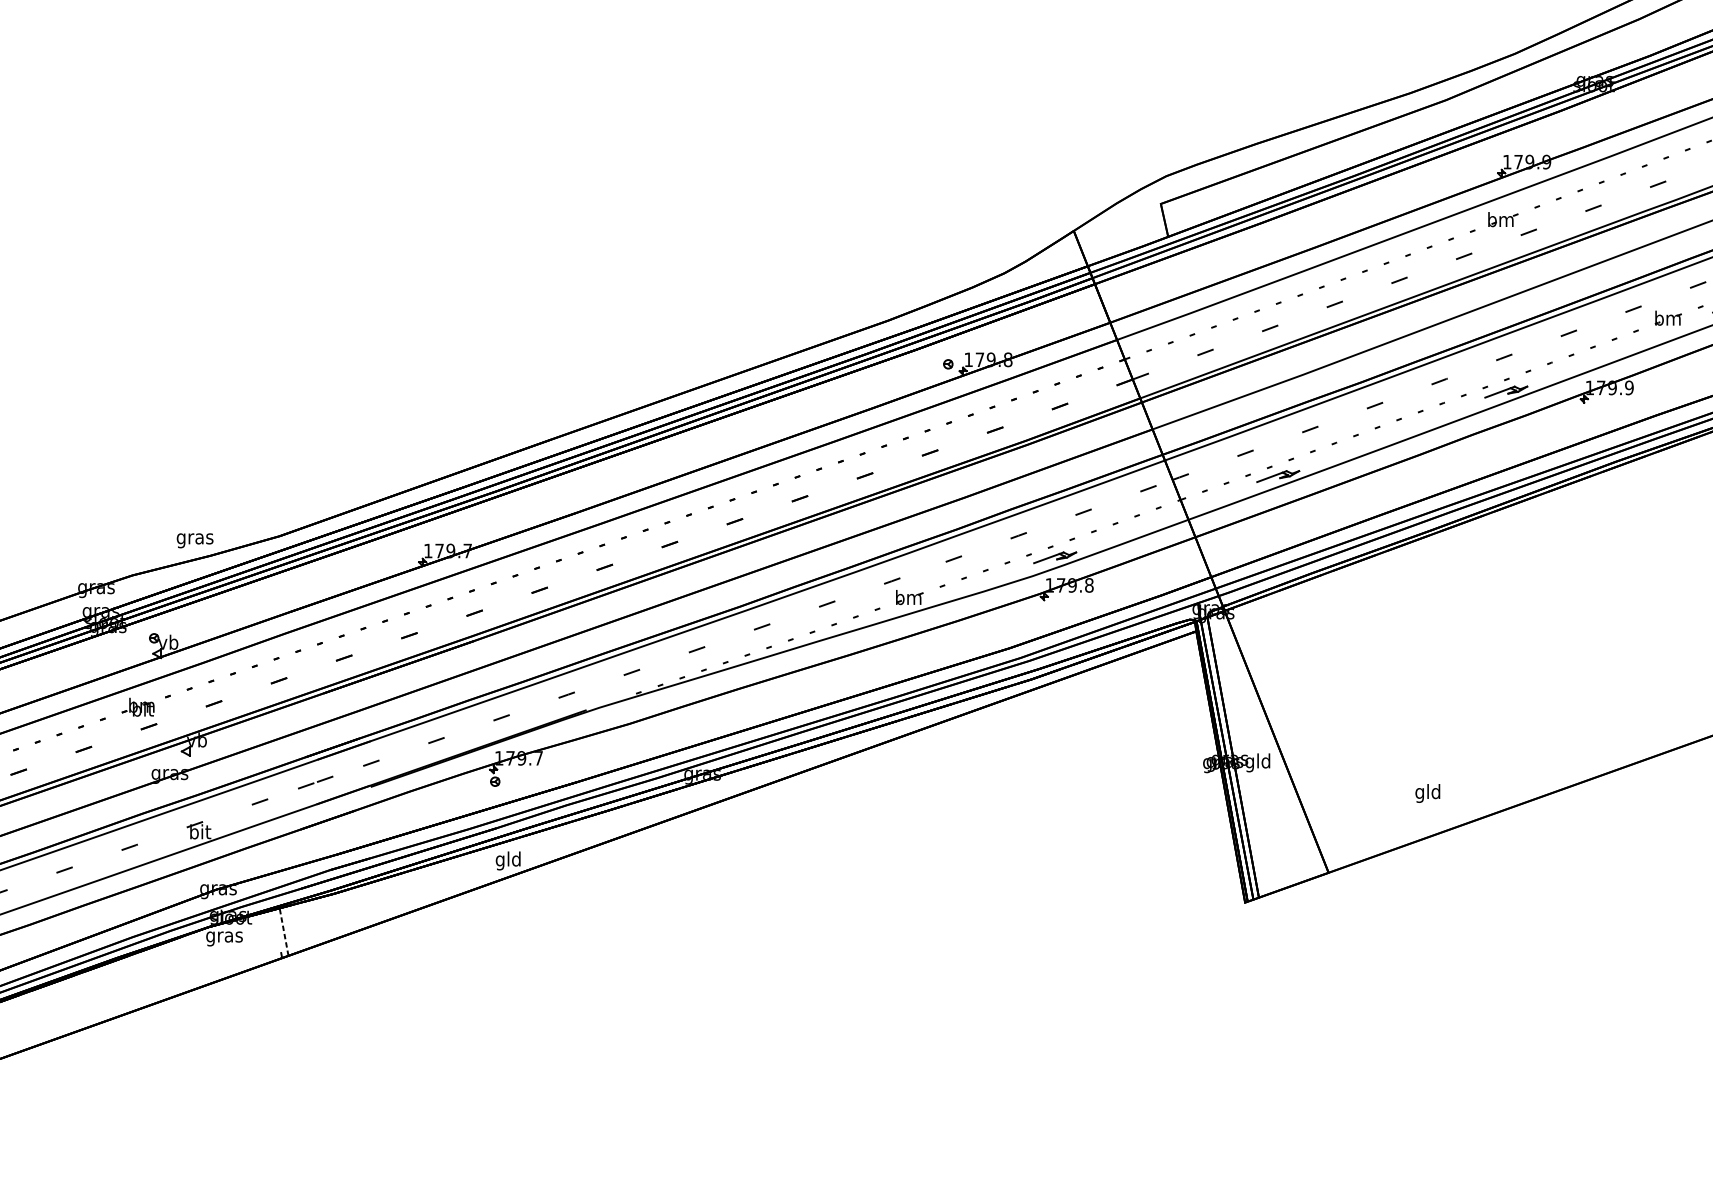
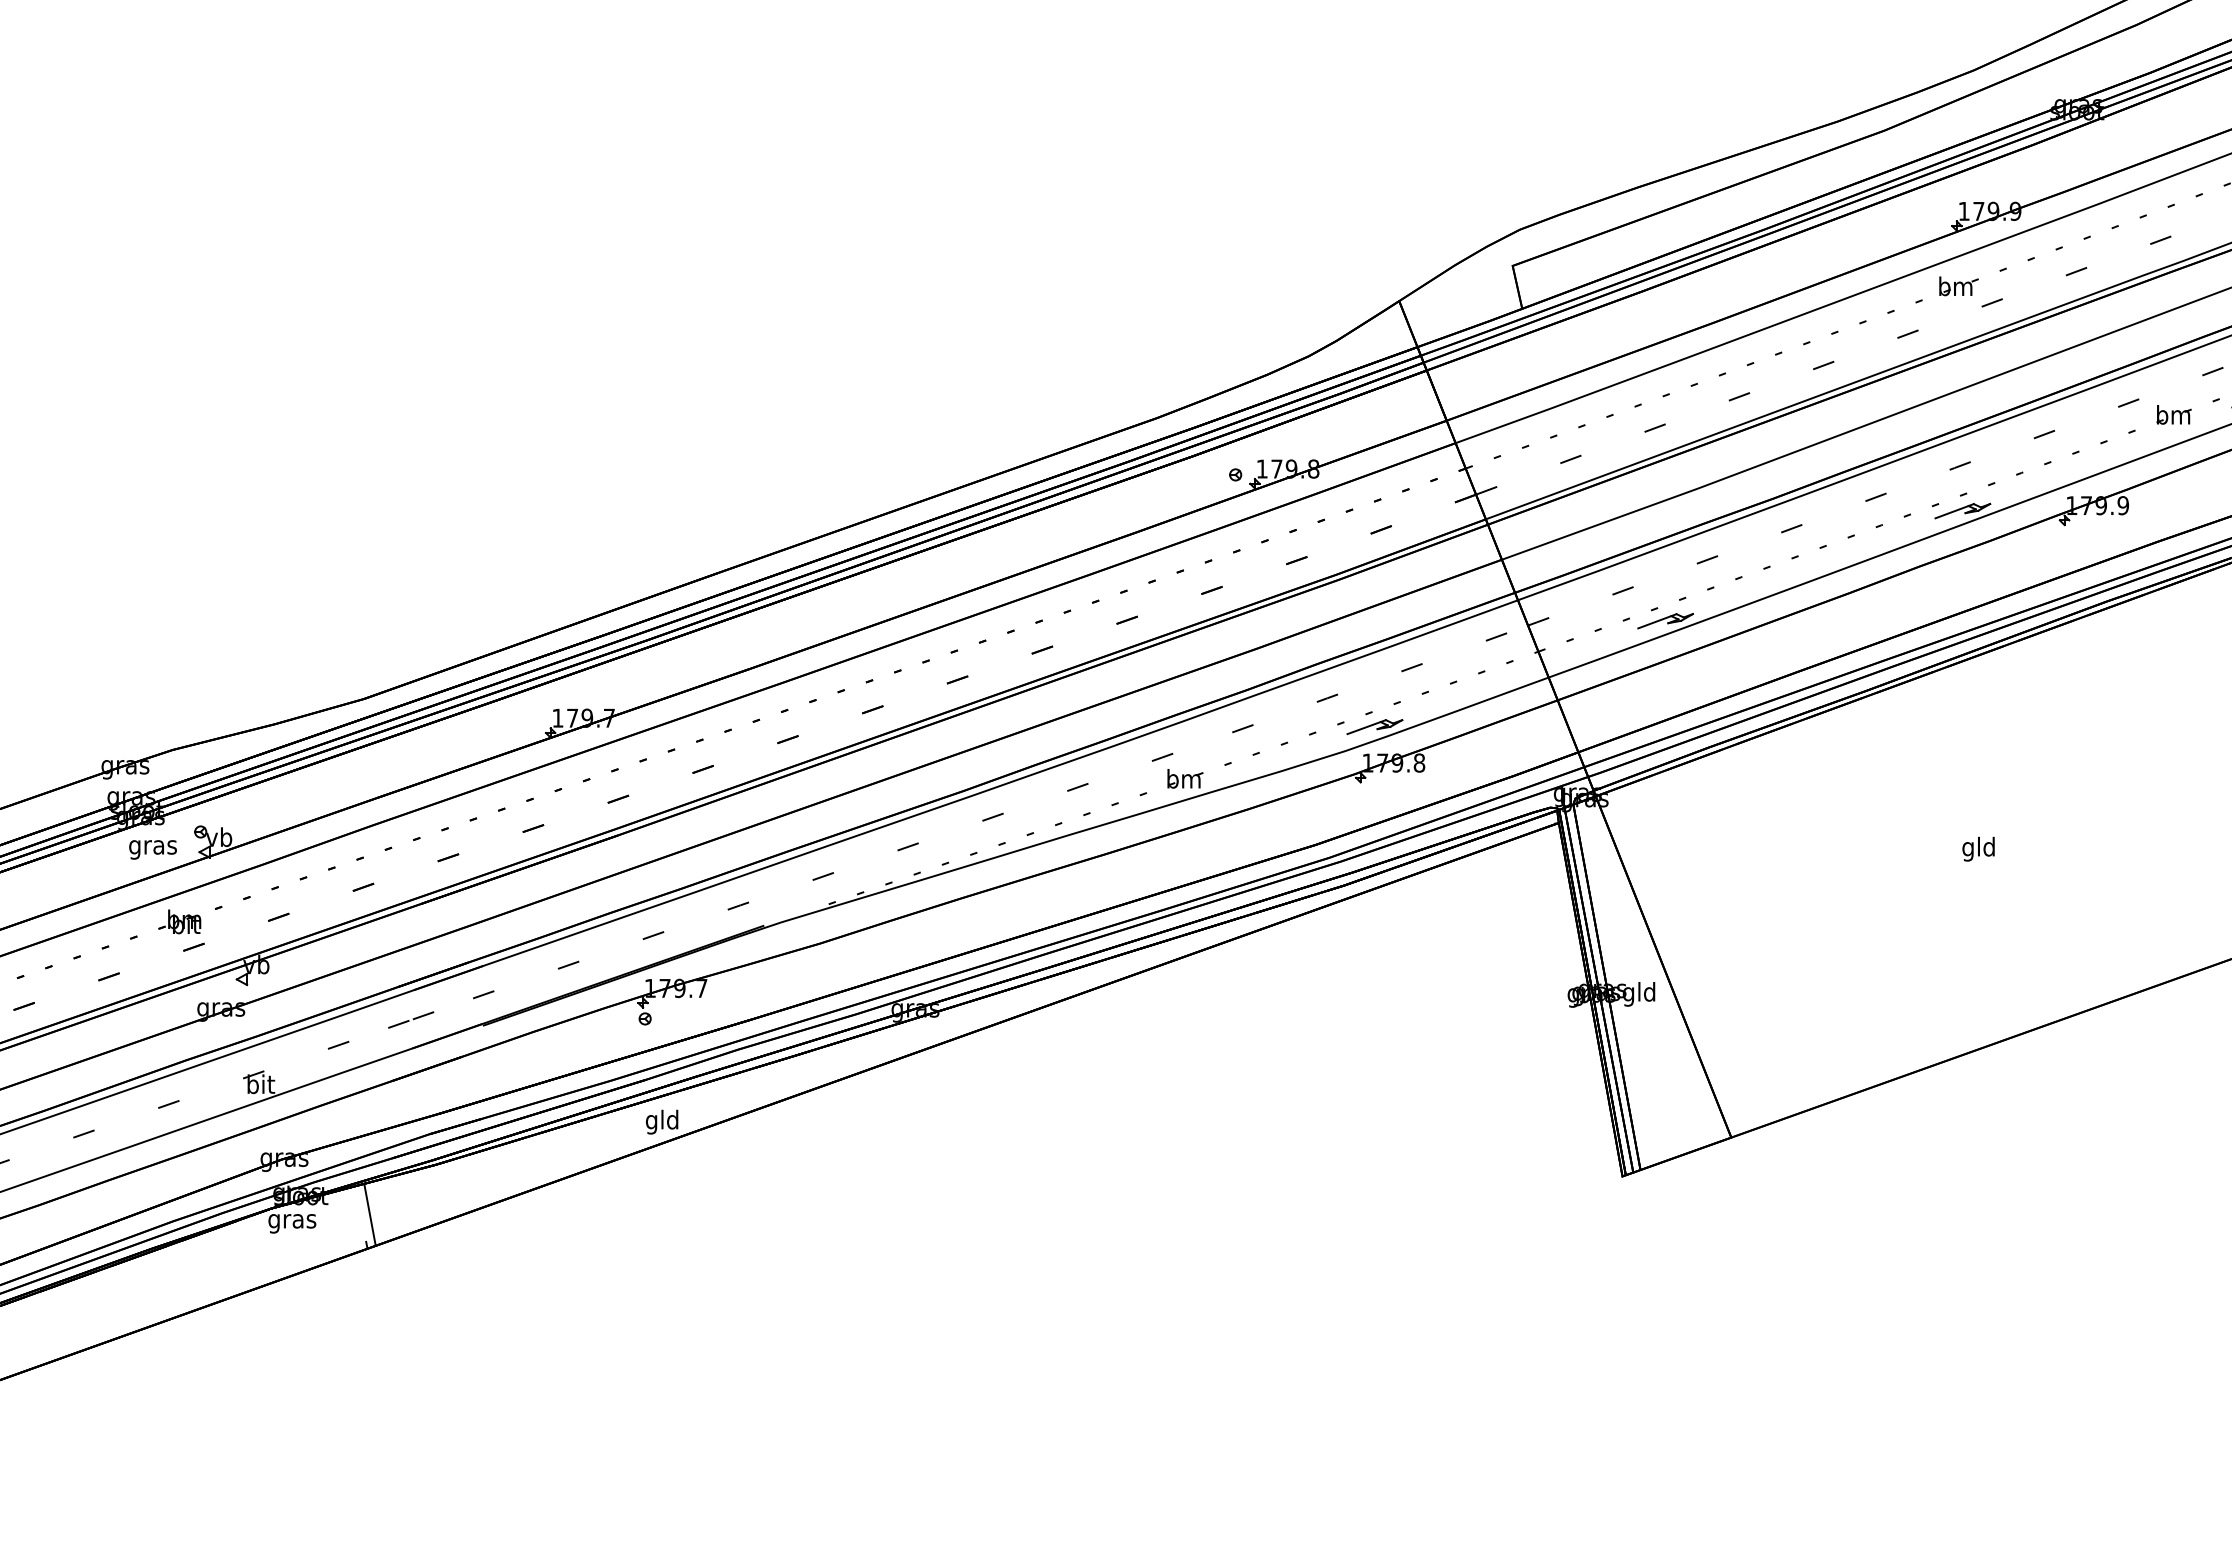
text: (194, 540) -> (152, 849), moved
text: (1427, 792) -> (1978, 848), moved
line: (284, 931) -> (370, 1214), dashed -> solid

